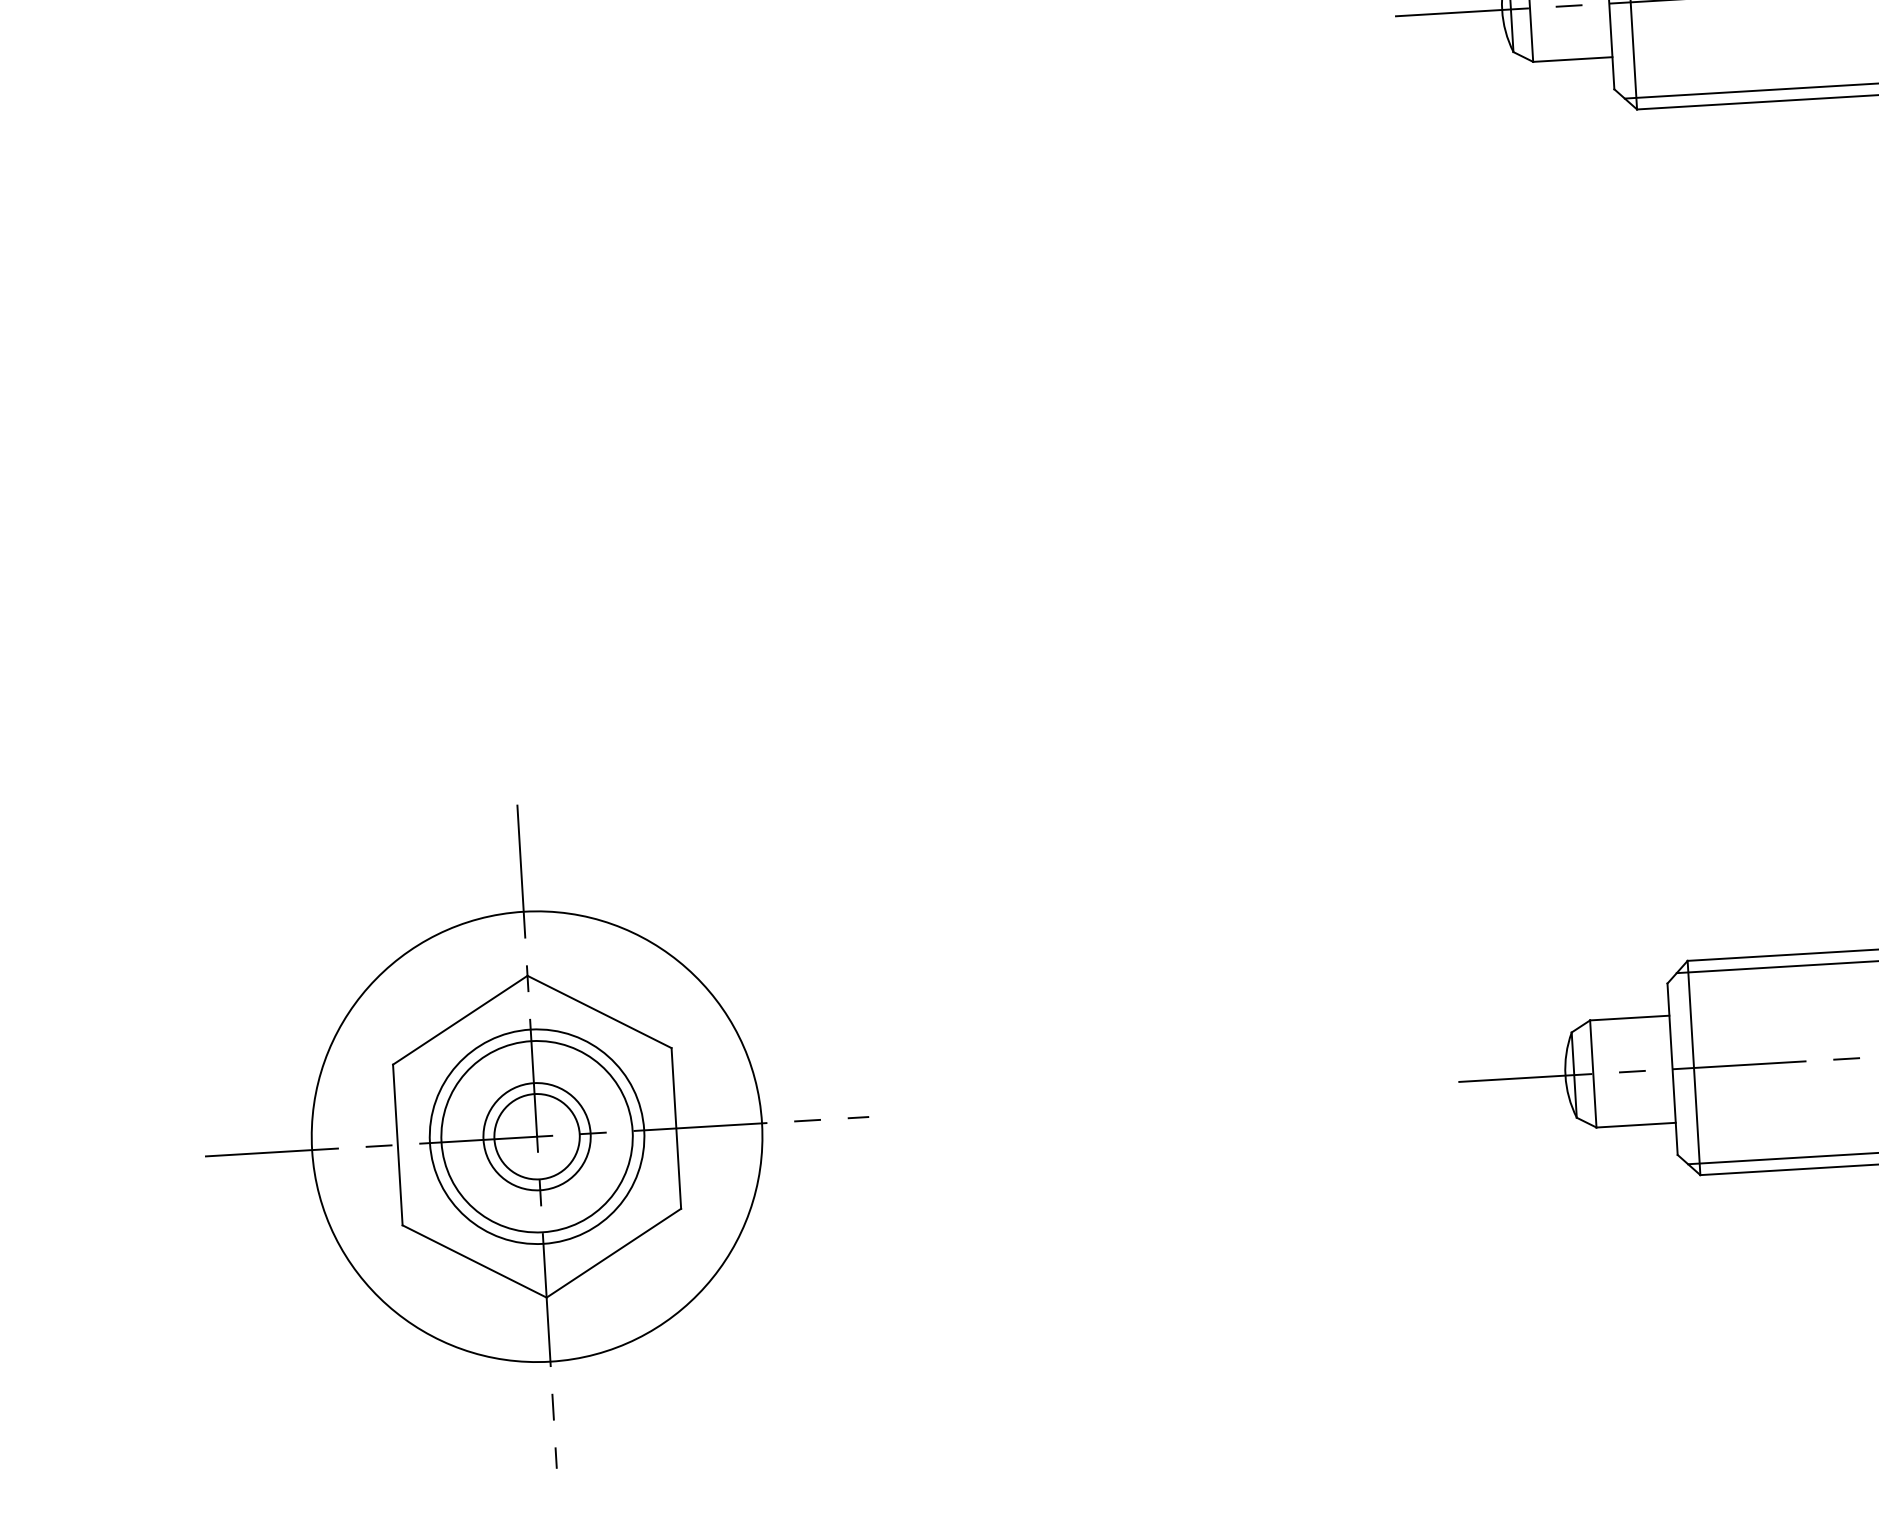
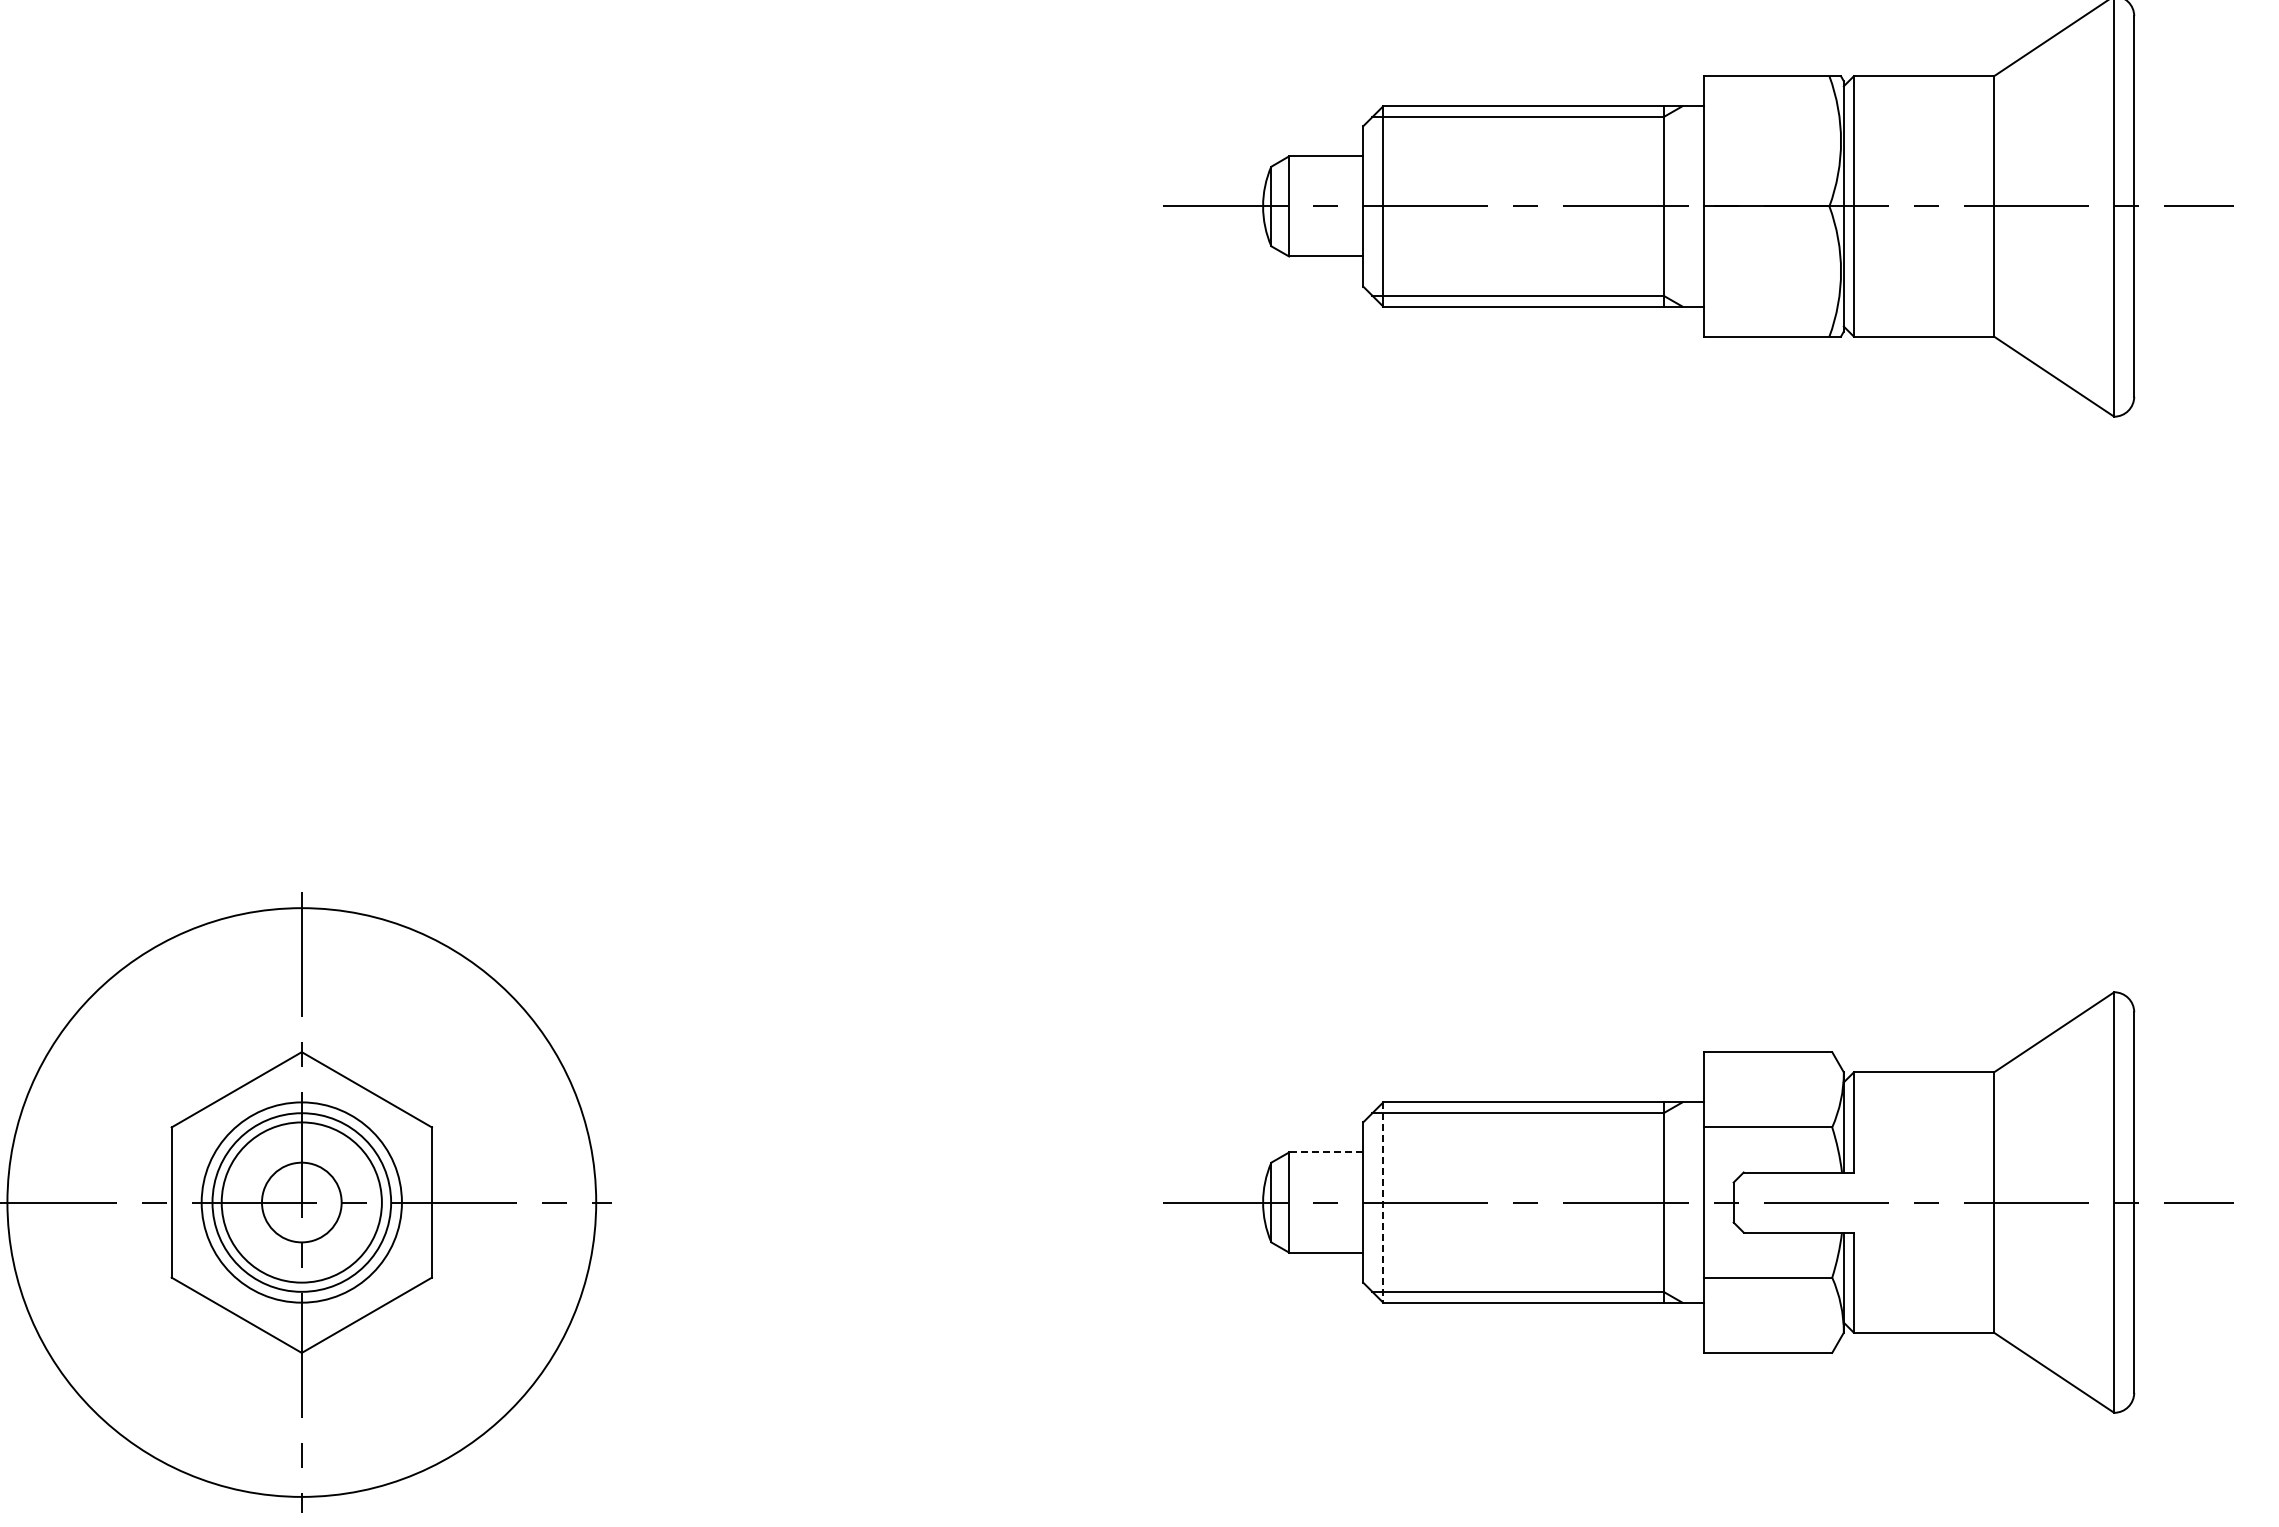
line: (1629, 1018) -> (1325, 1152), solid -> dashed
line: (1694, 1069) -> (1383, 1203), solid -> dashed
circle: (536, 1136) -> (301, 1202), size x1.4
circle: (536, 1136) -> (301, 1202), size x1.6

